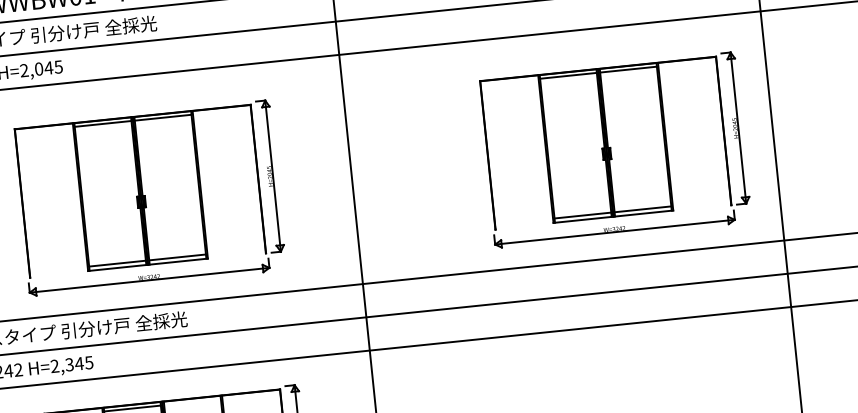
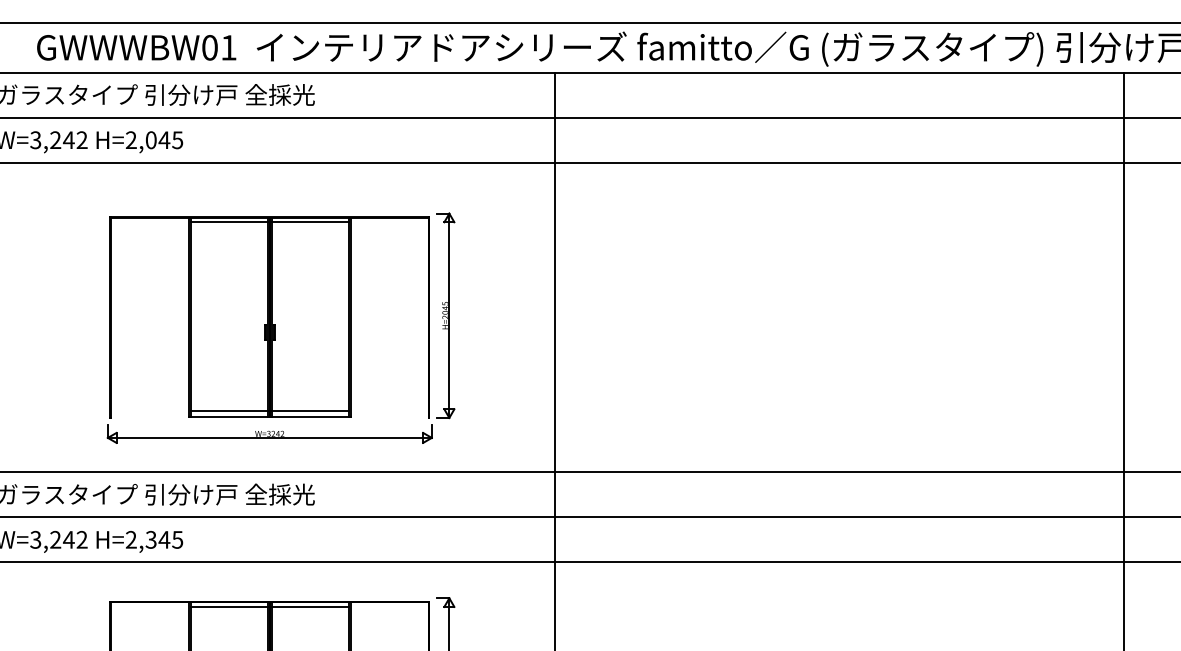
part: (614, 149) -> (909, 327), removed
line: (192, 402) -> (310, 607), added

